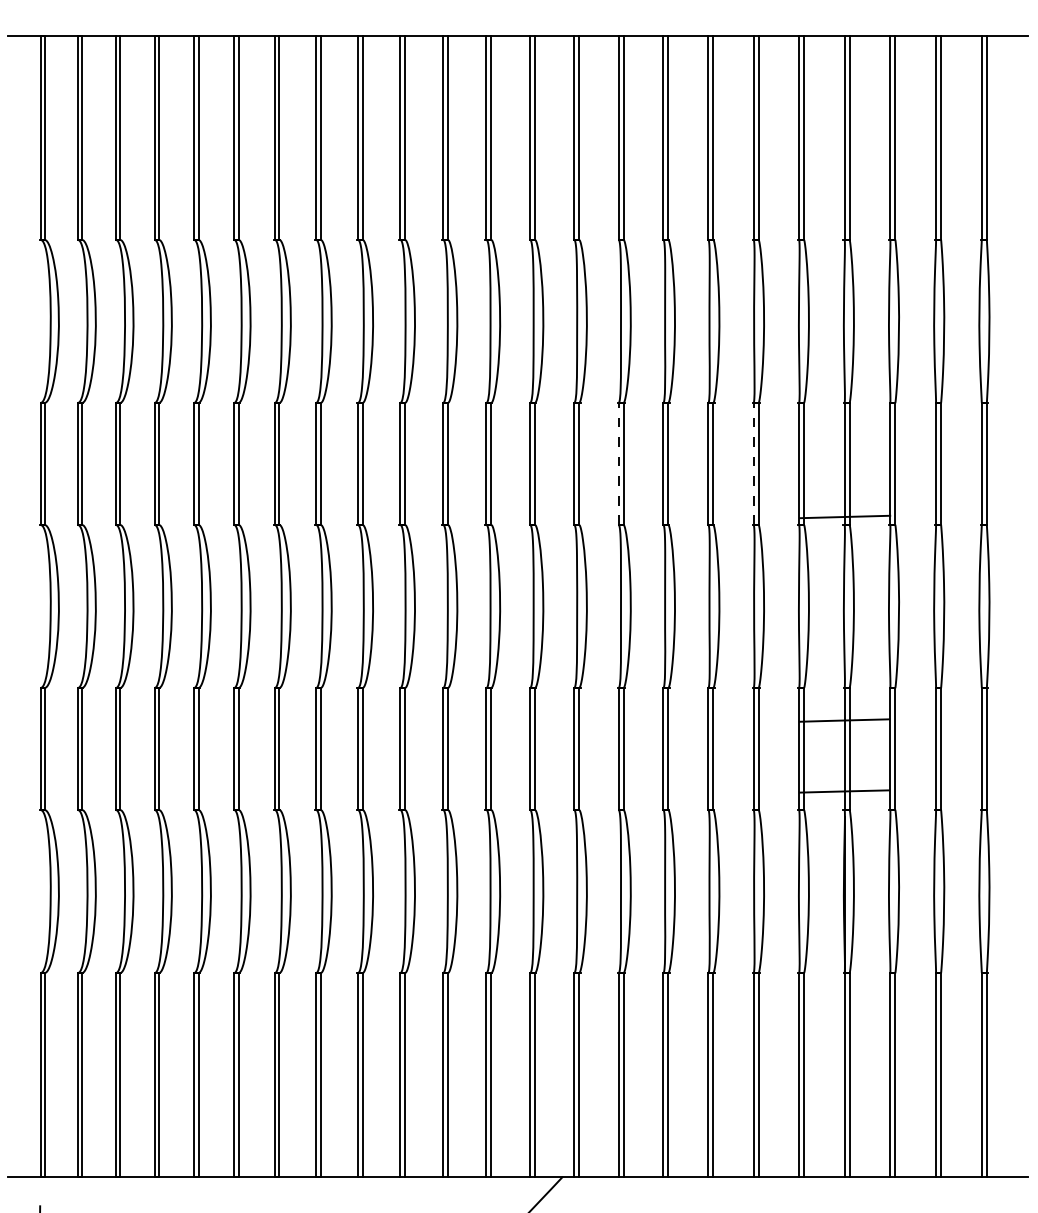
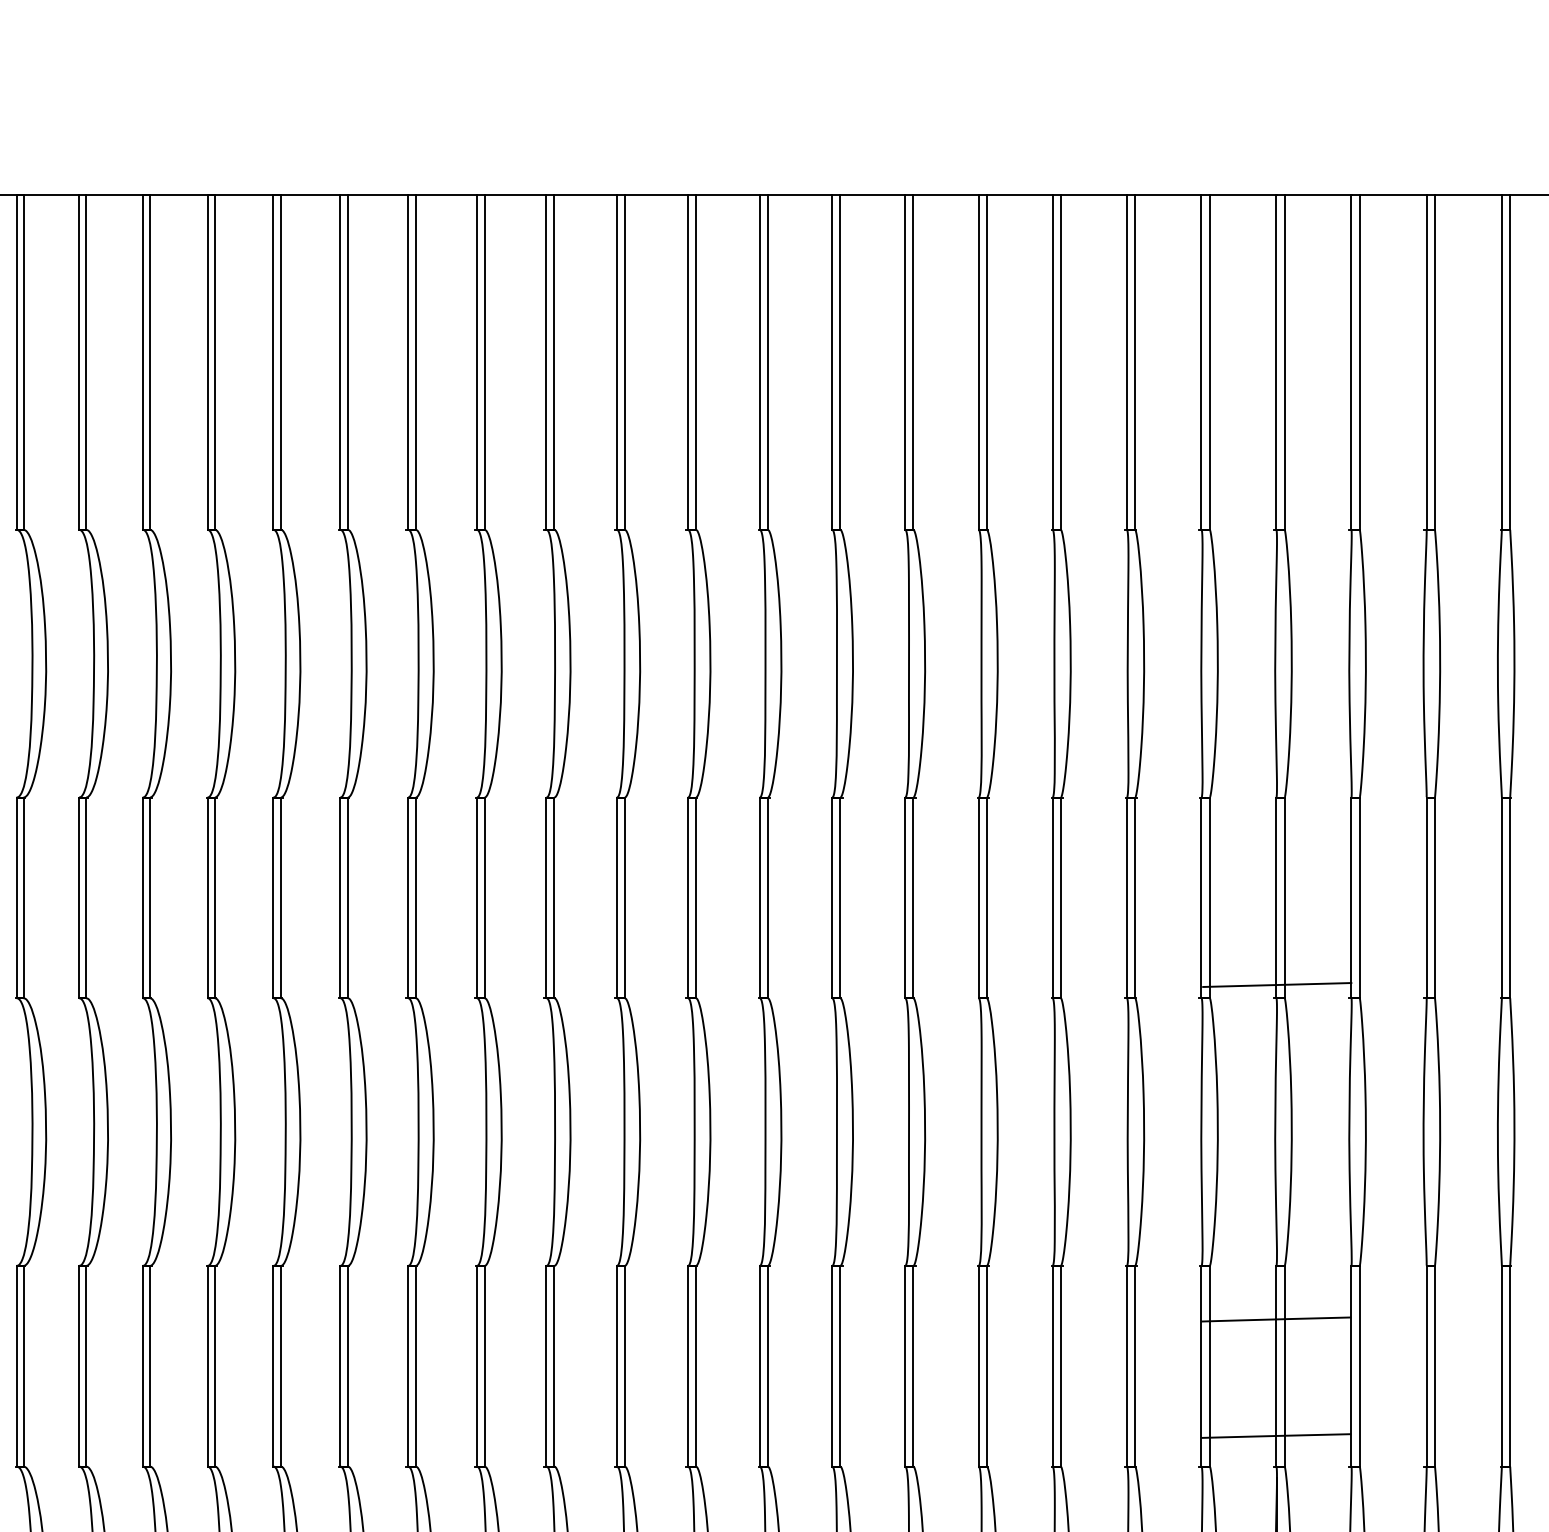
line: (618, 463) -> (904, 897), dashed -> solid
line: (753, 463) -> (1126, 897), dashed -> solid

